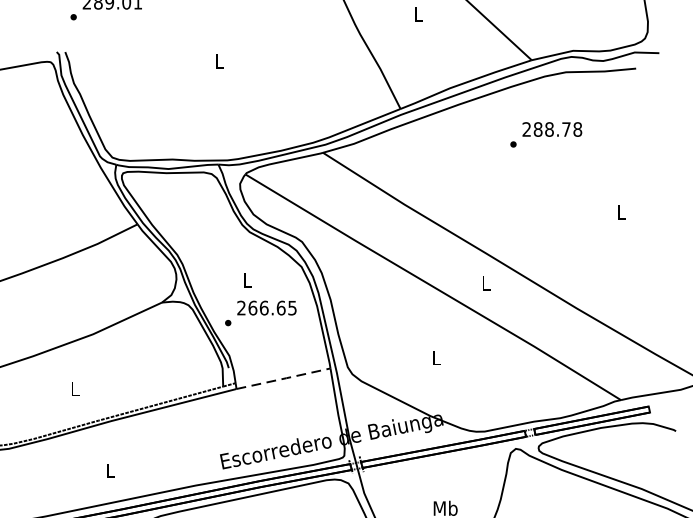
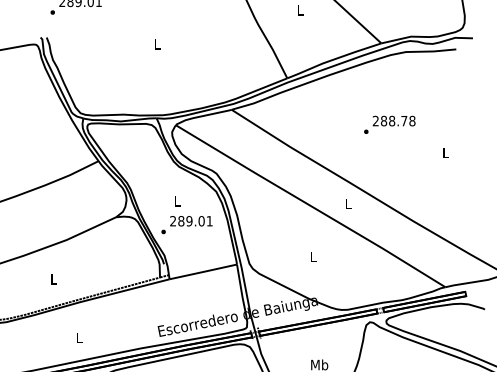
text: (545, 134) -> (389, 124), moved
text: (272, 308) -> (195, 221), 266.65 -> 289.01
line: (285, 378) -> (204, 271), dashed -> solid

